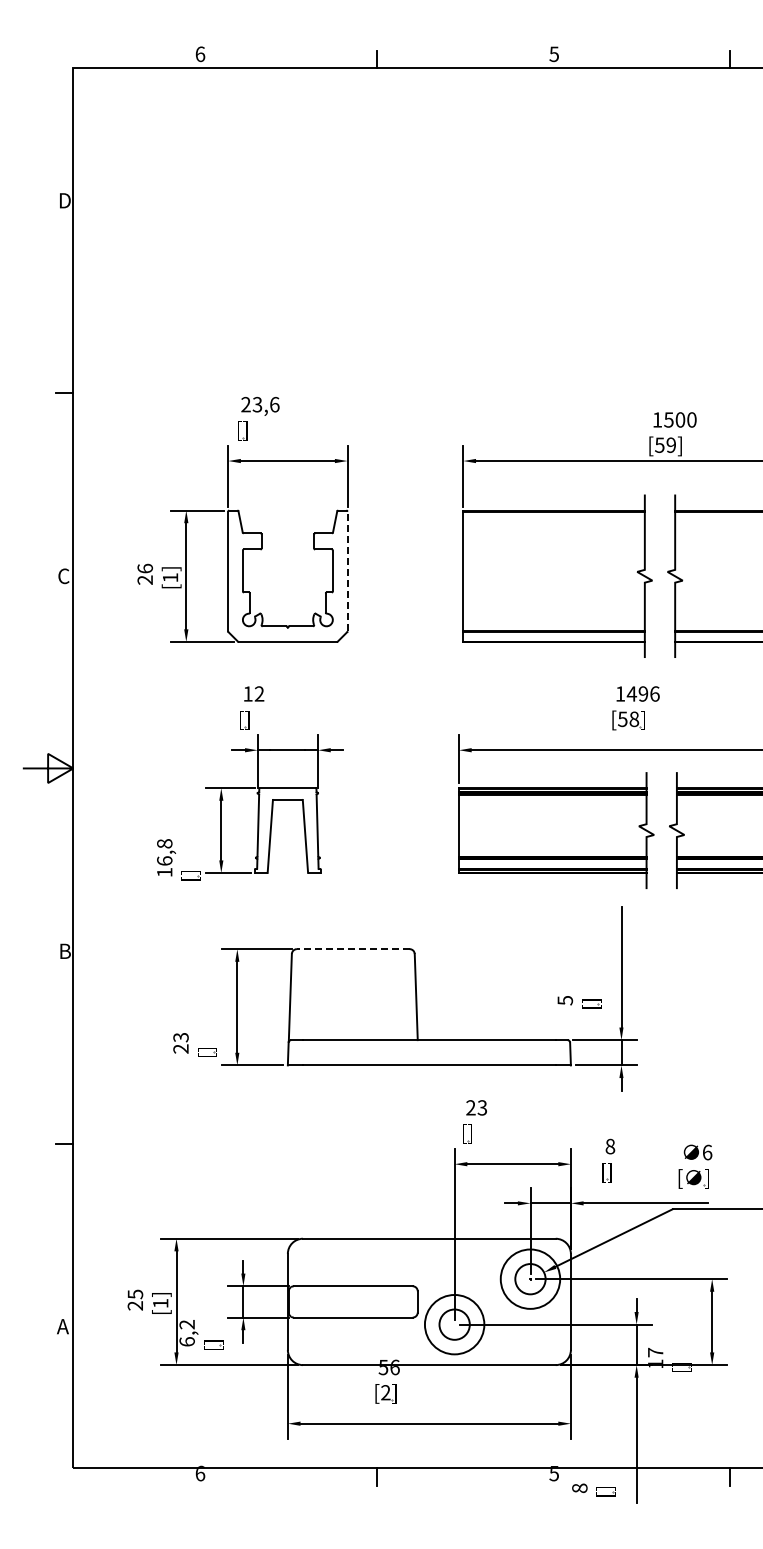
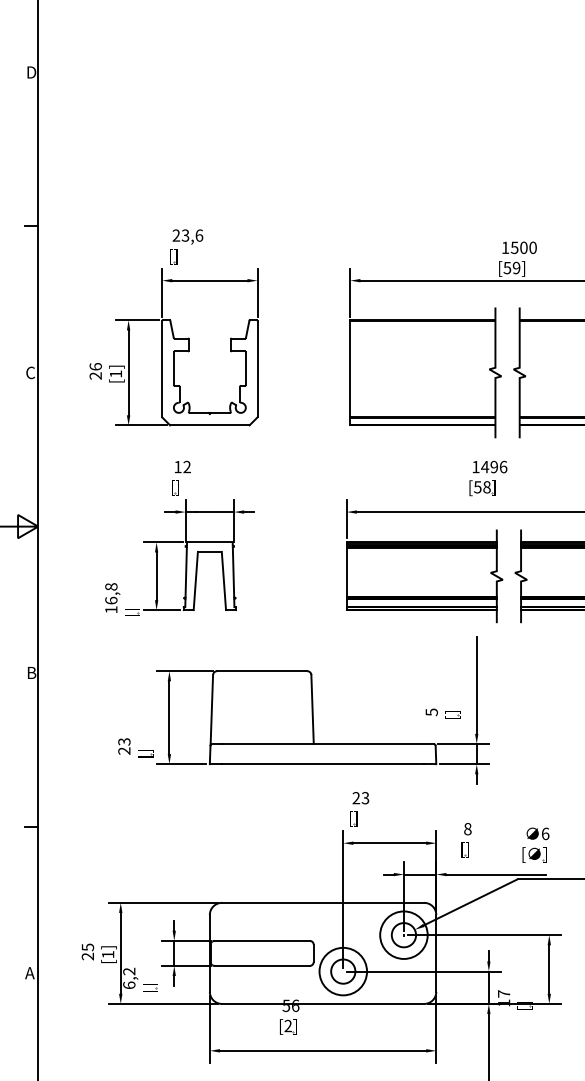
line: (347, 571) -> (257, 369), dashed -> solid
line: (352, 949) -> (261, 671), dashed -> solid

